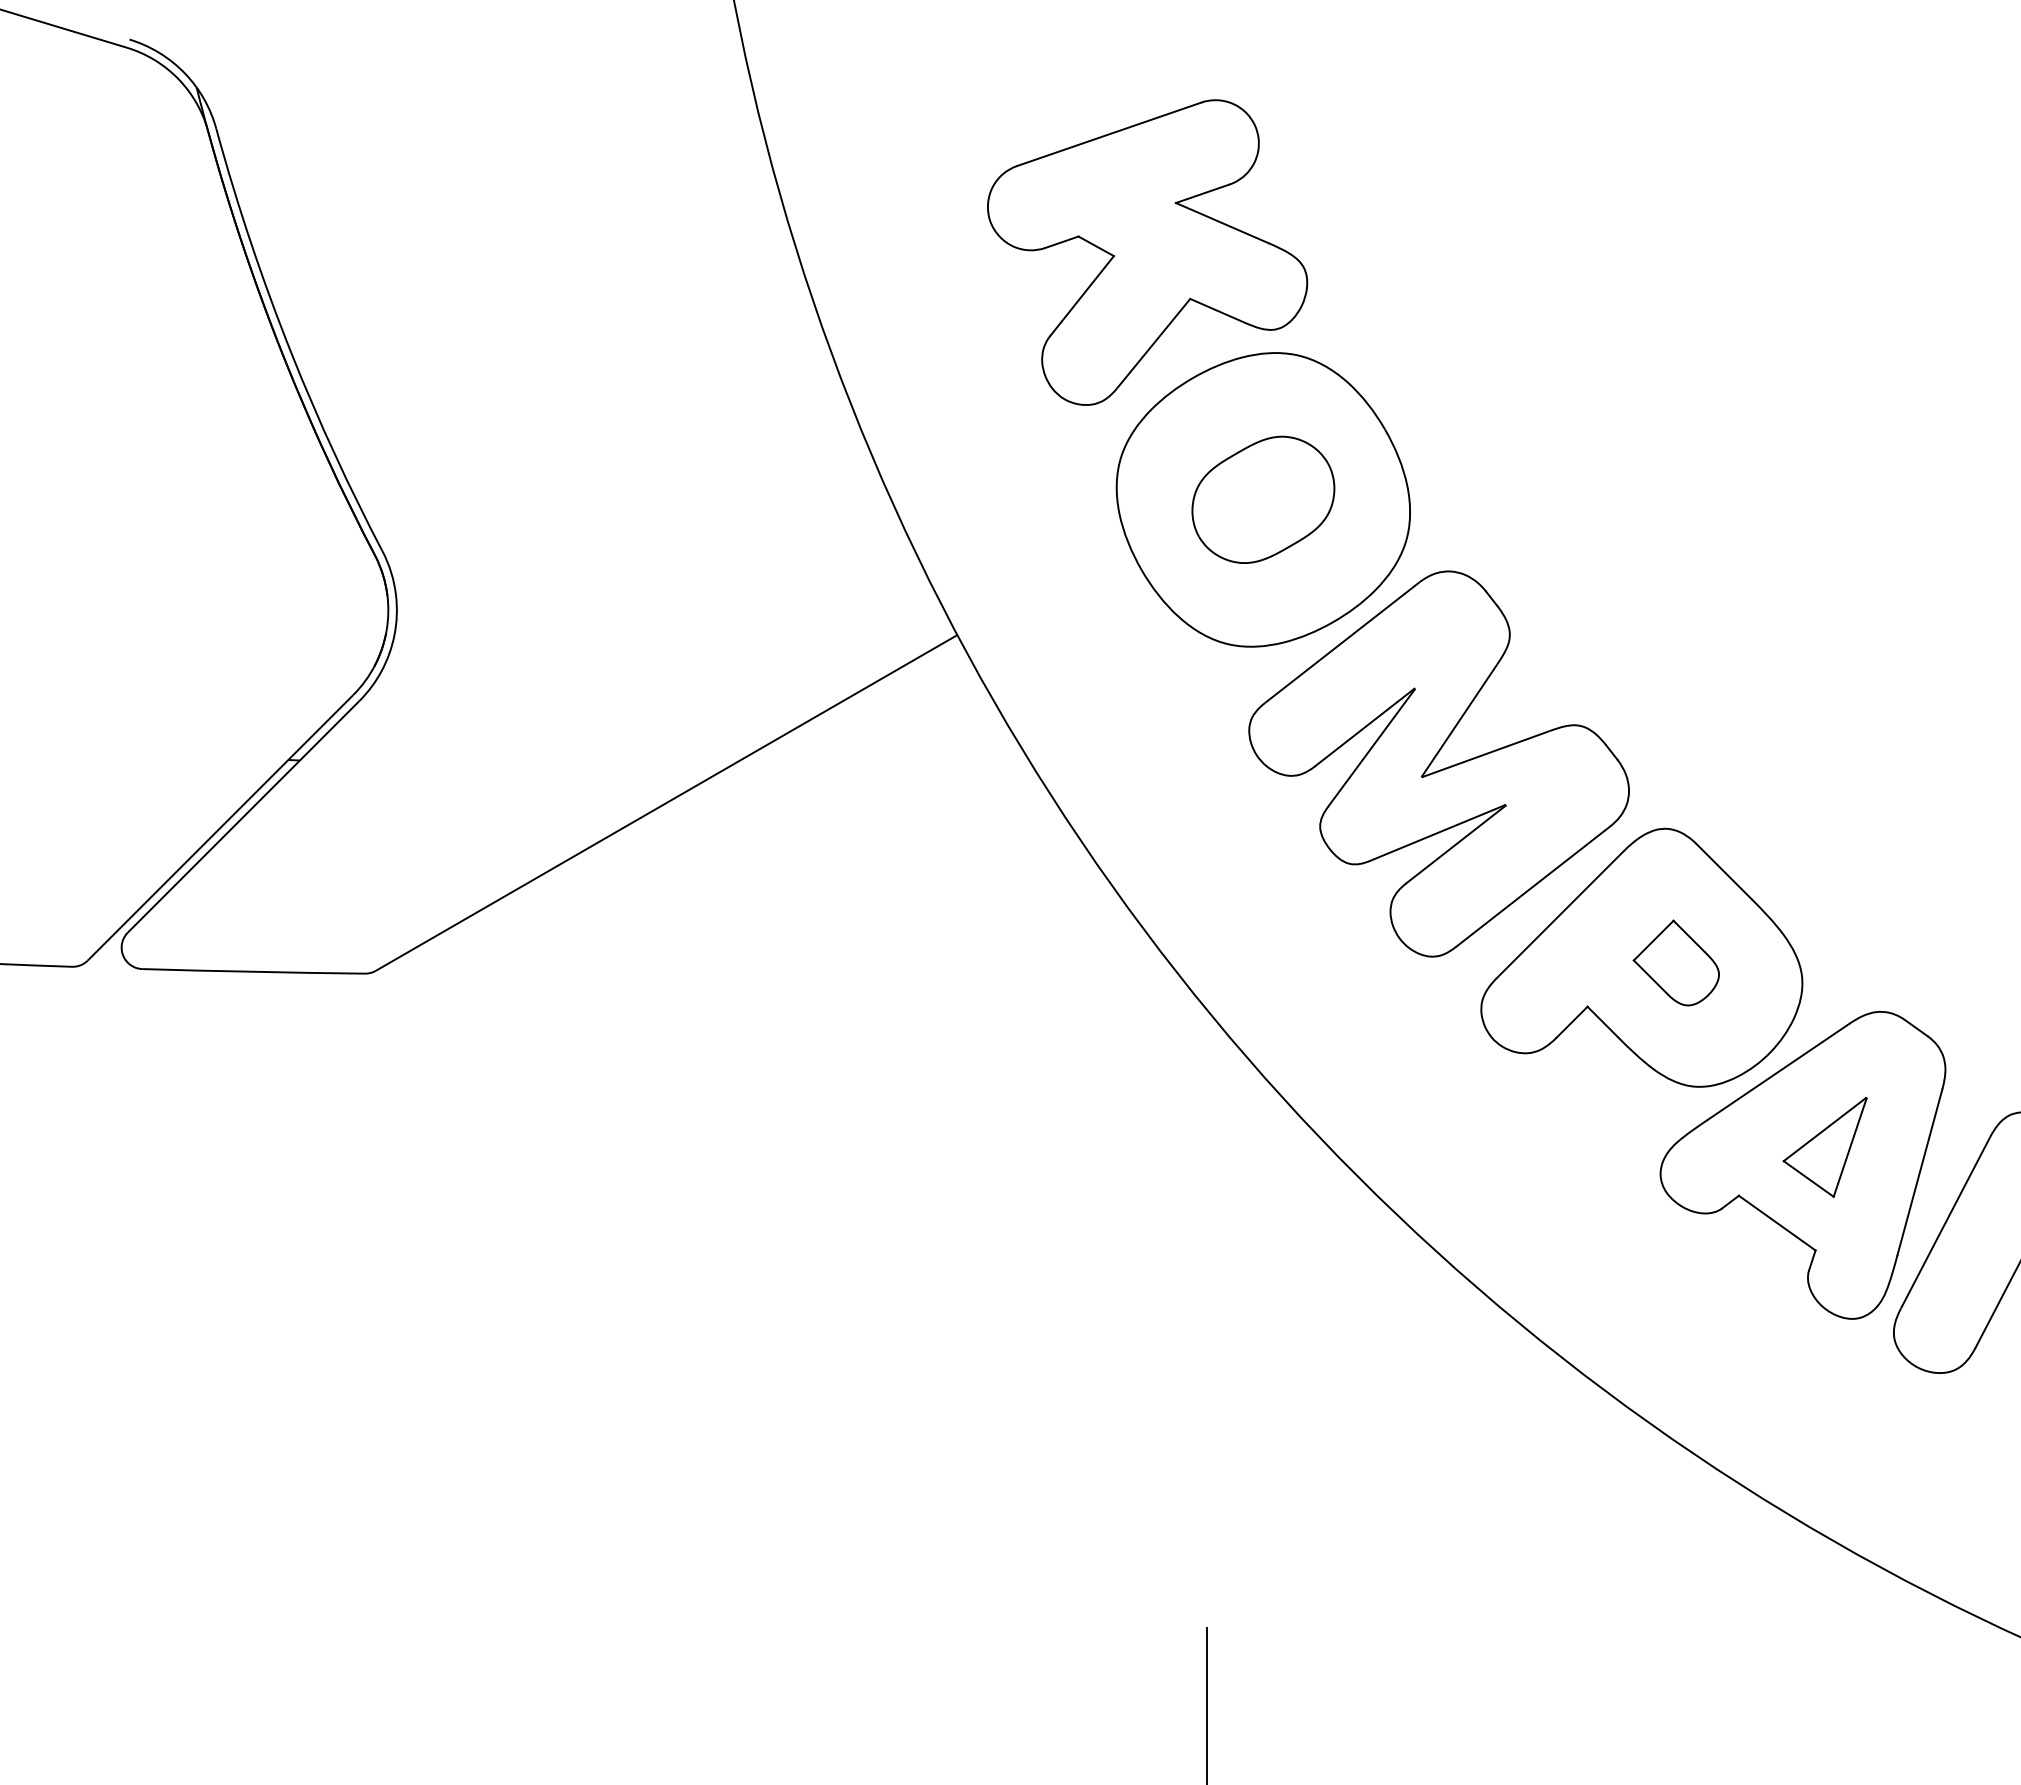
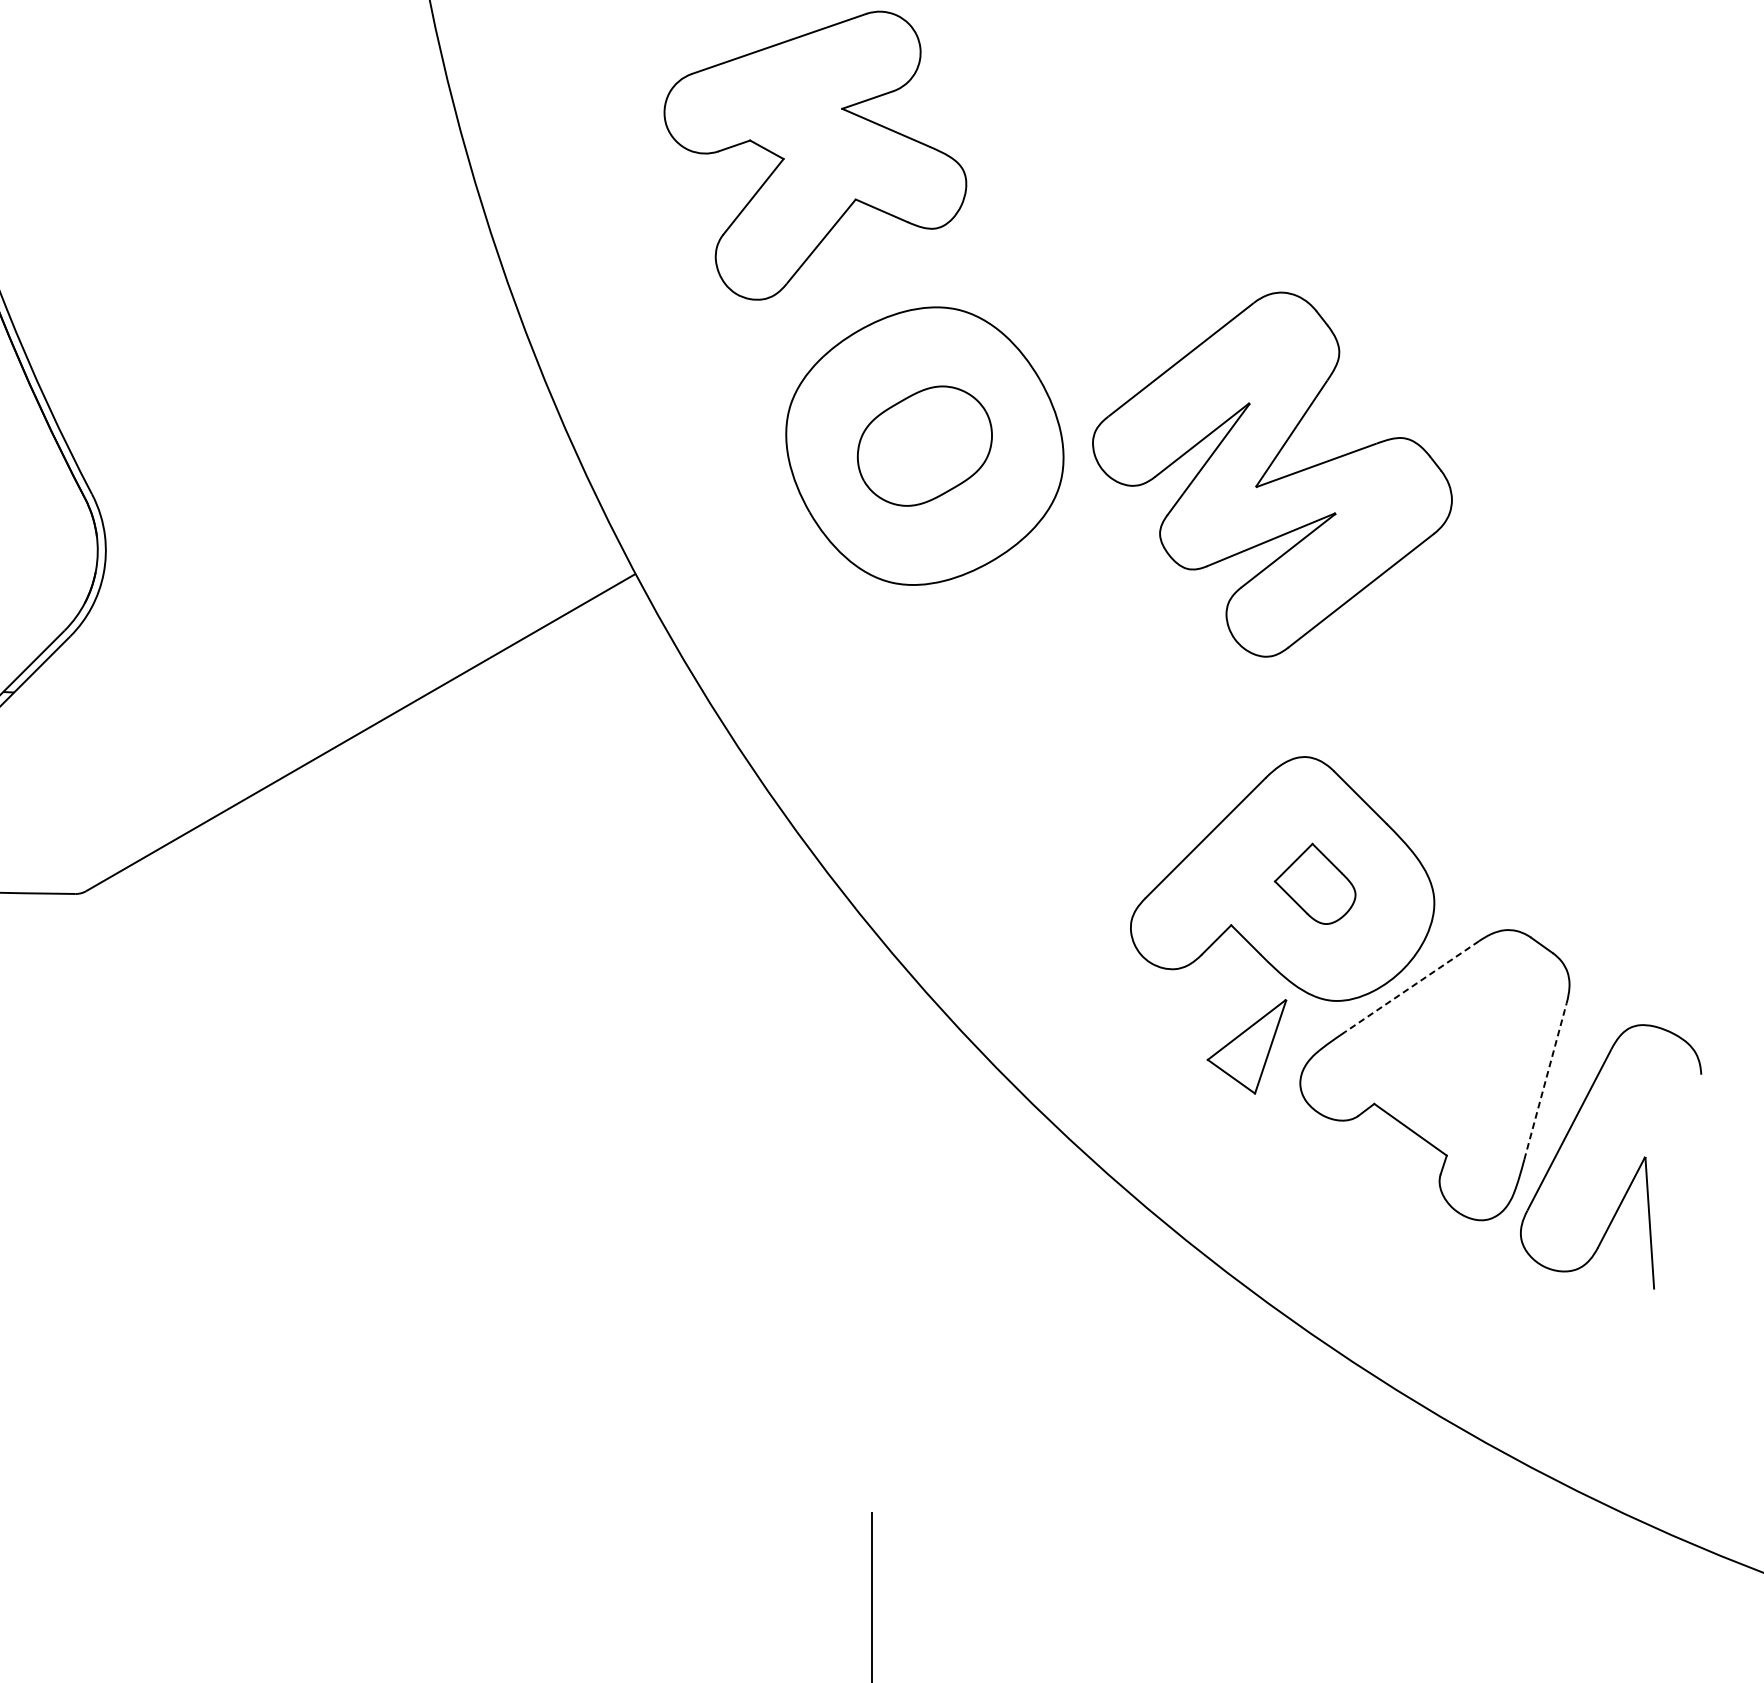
part: (1147, 252) -> (815, 155), moved
part: (1438, 763) -> (1271, 474), moved
line: (1778, 1071) -> (1411, 986), solid -> dashed
part: (1824, 1147) -> (1246, 1046), moved
line: (1919, 1172) -> (1545, 1081), solid -> dashed

